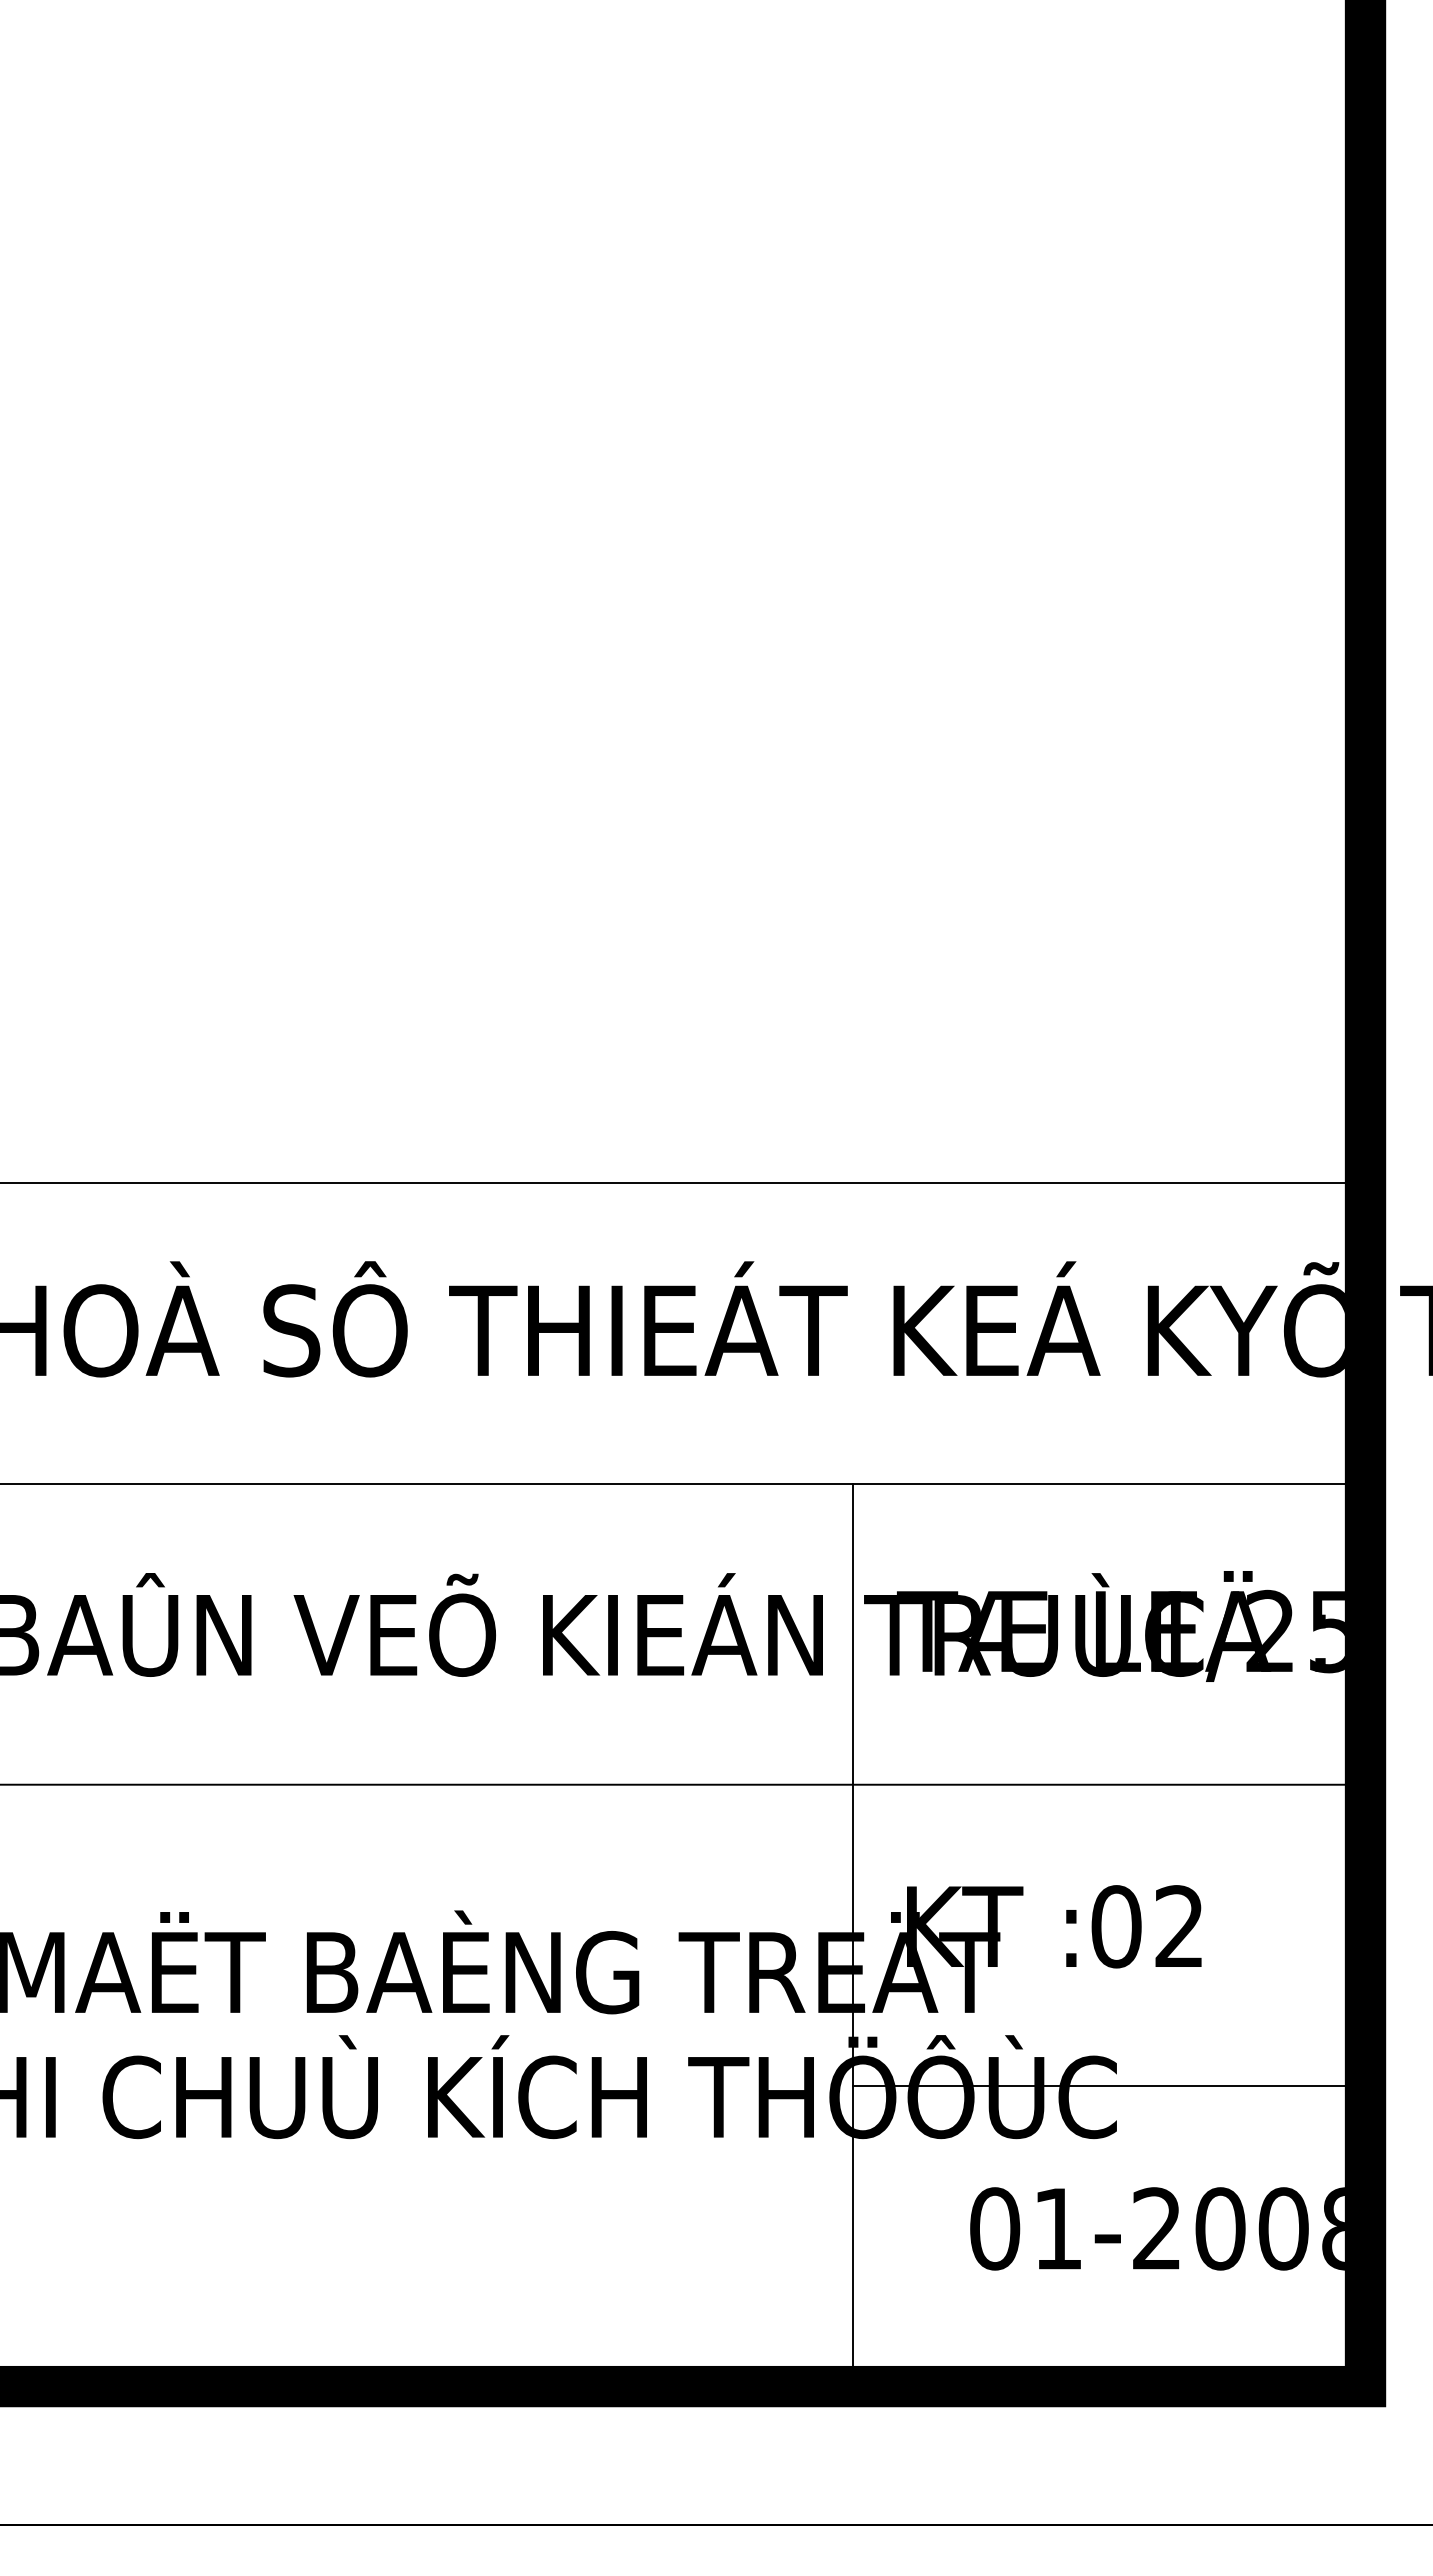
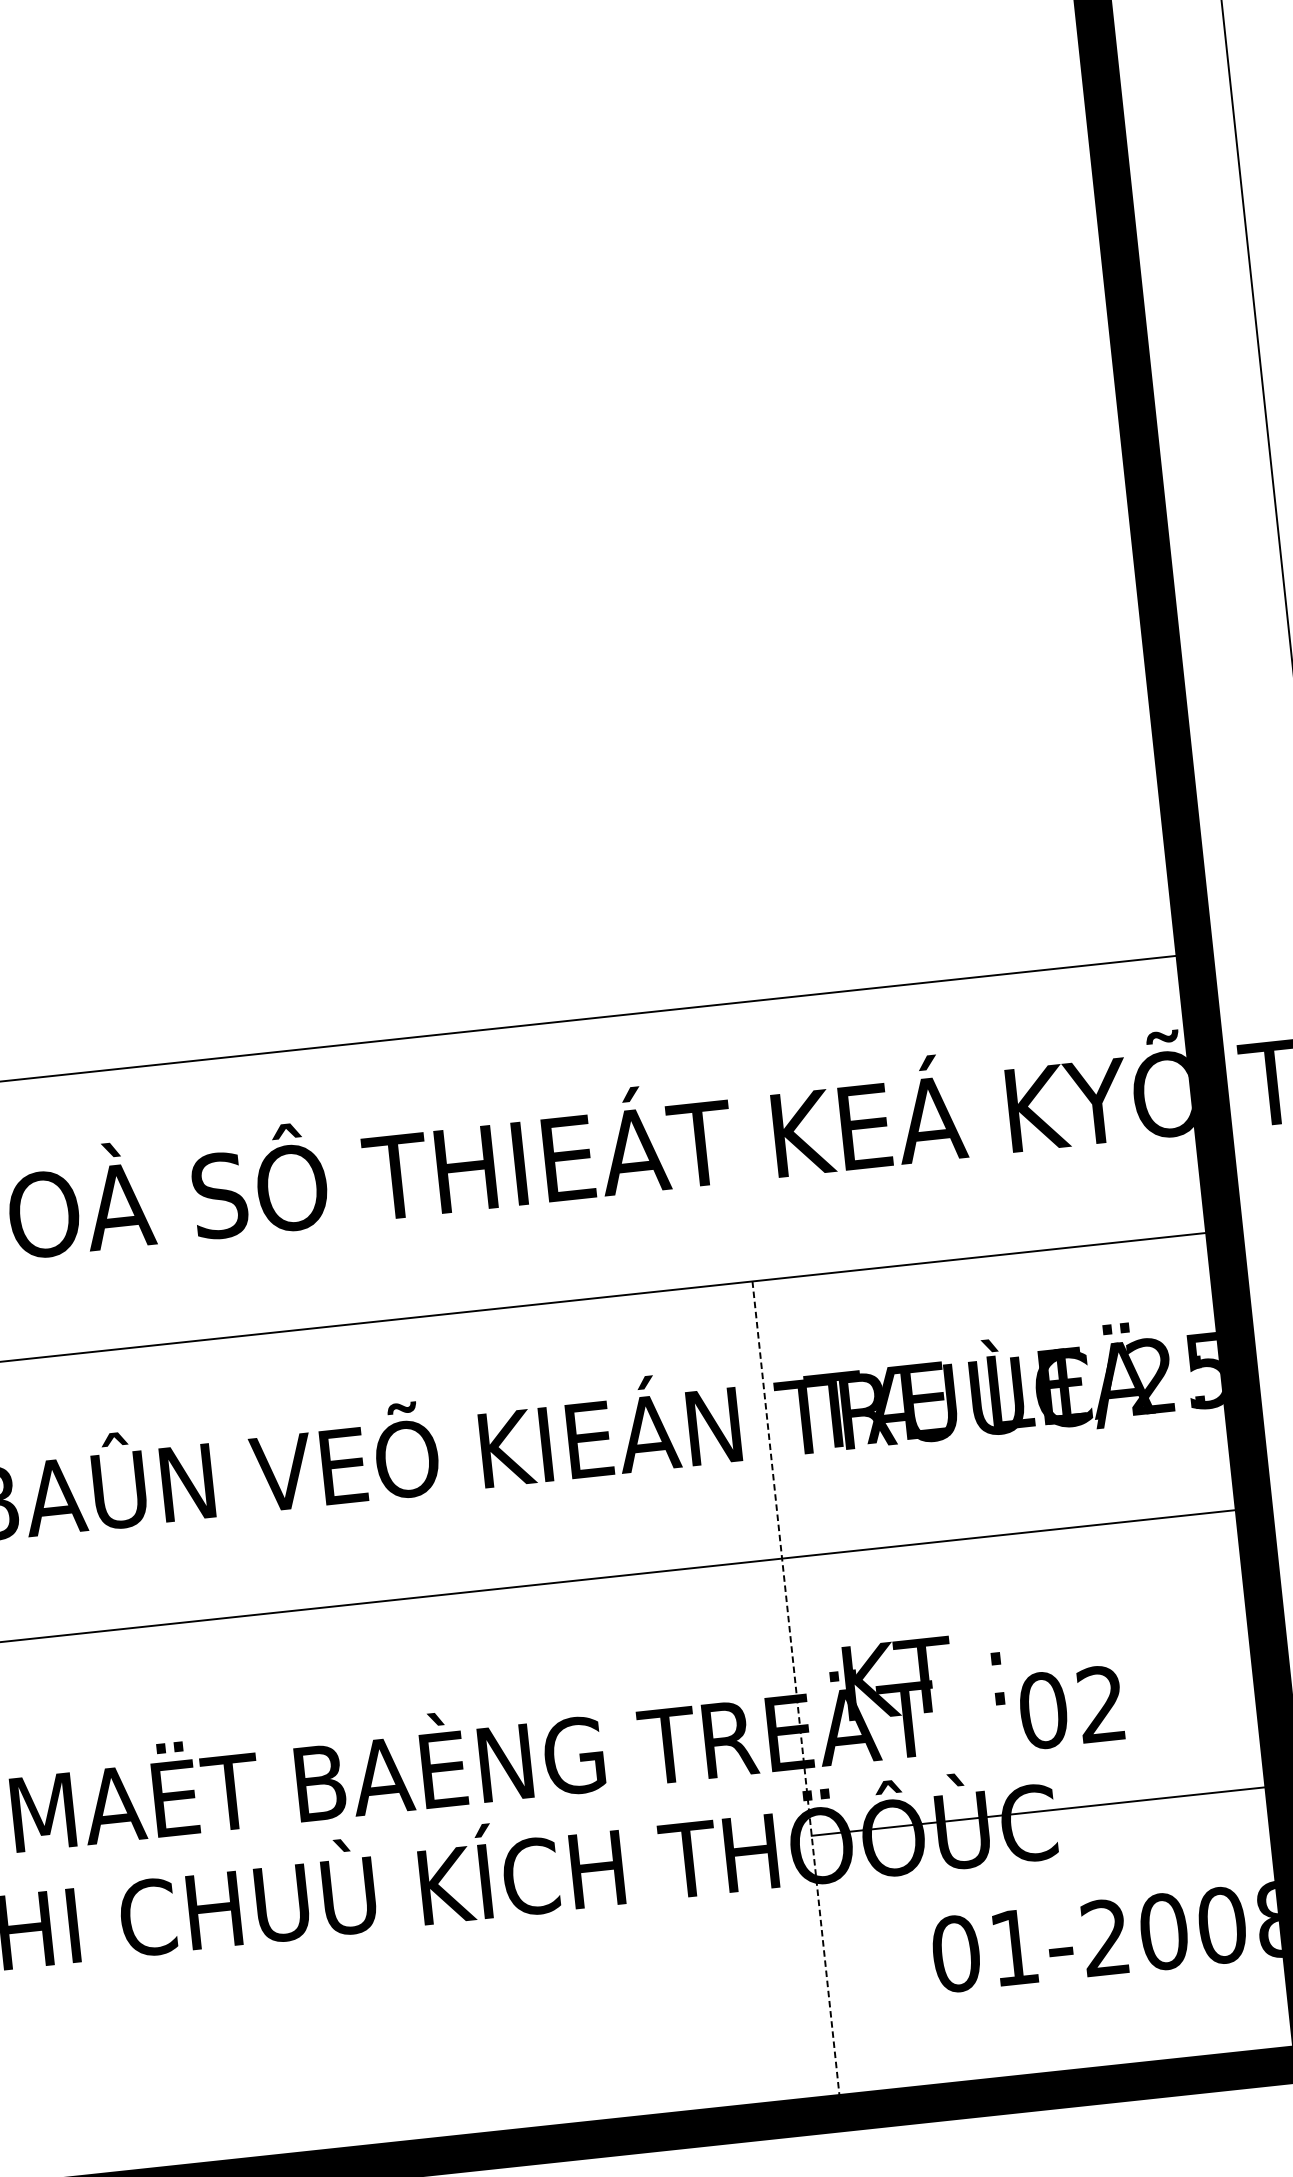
text: (1146, 1926) -> (1071, 1707), moved
line: (853, 1935) -> (796, 1697), solid -> dashed

